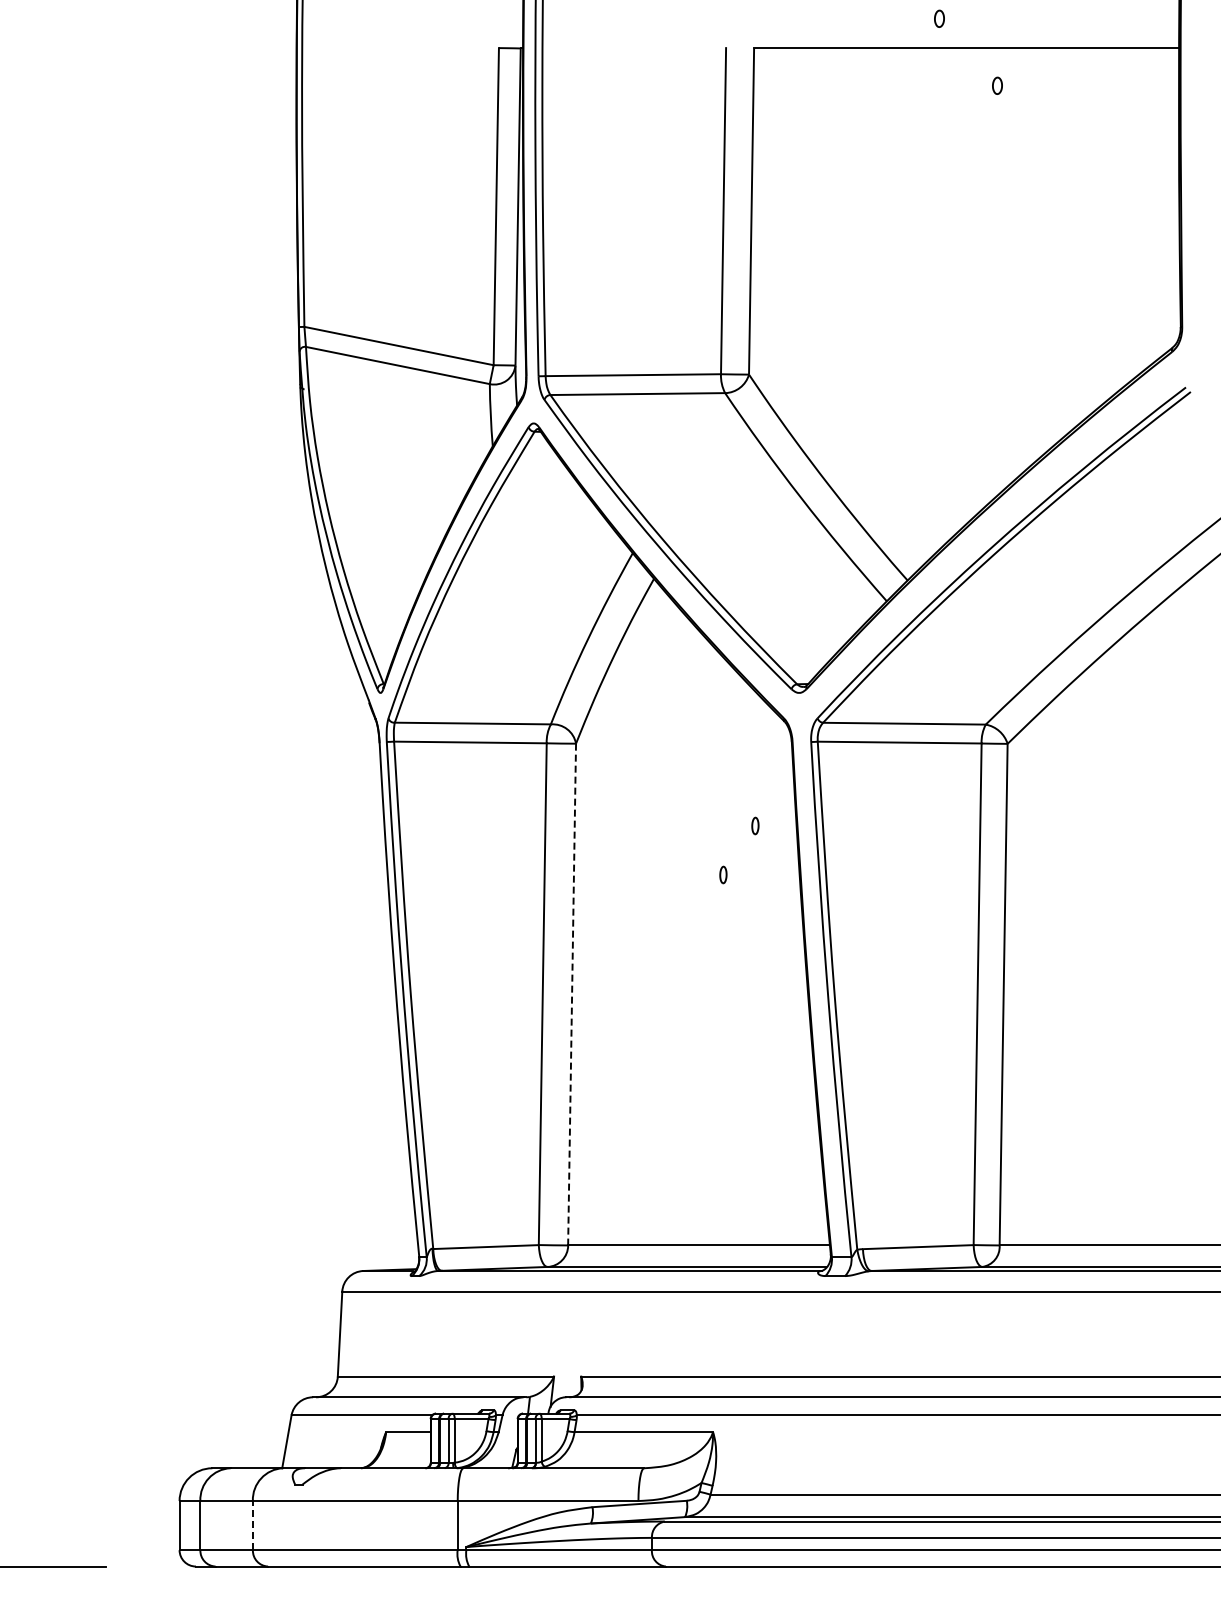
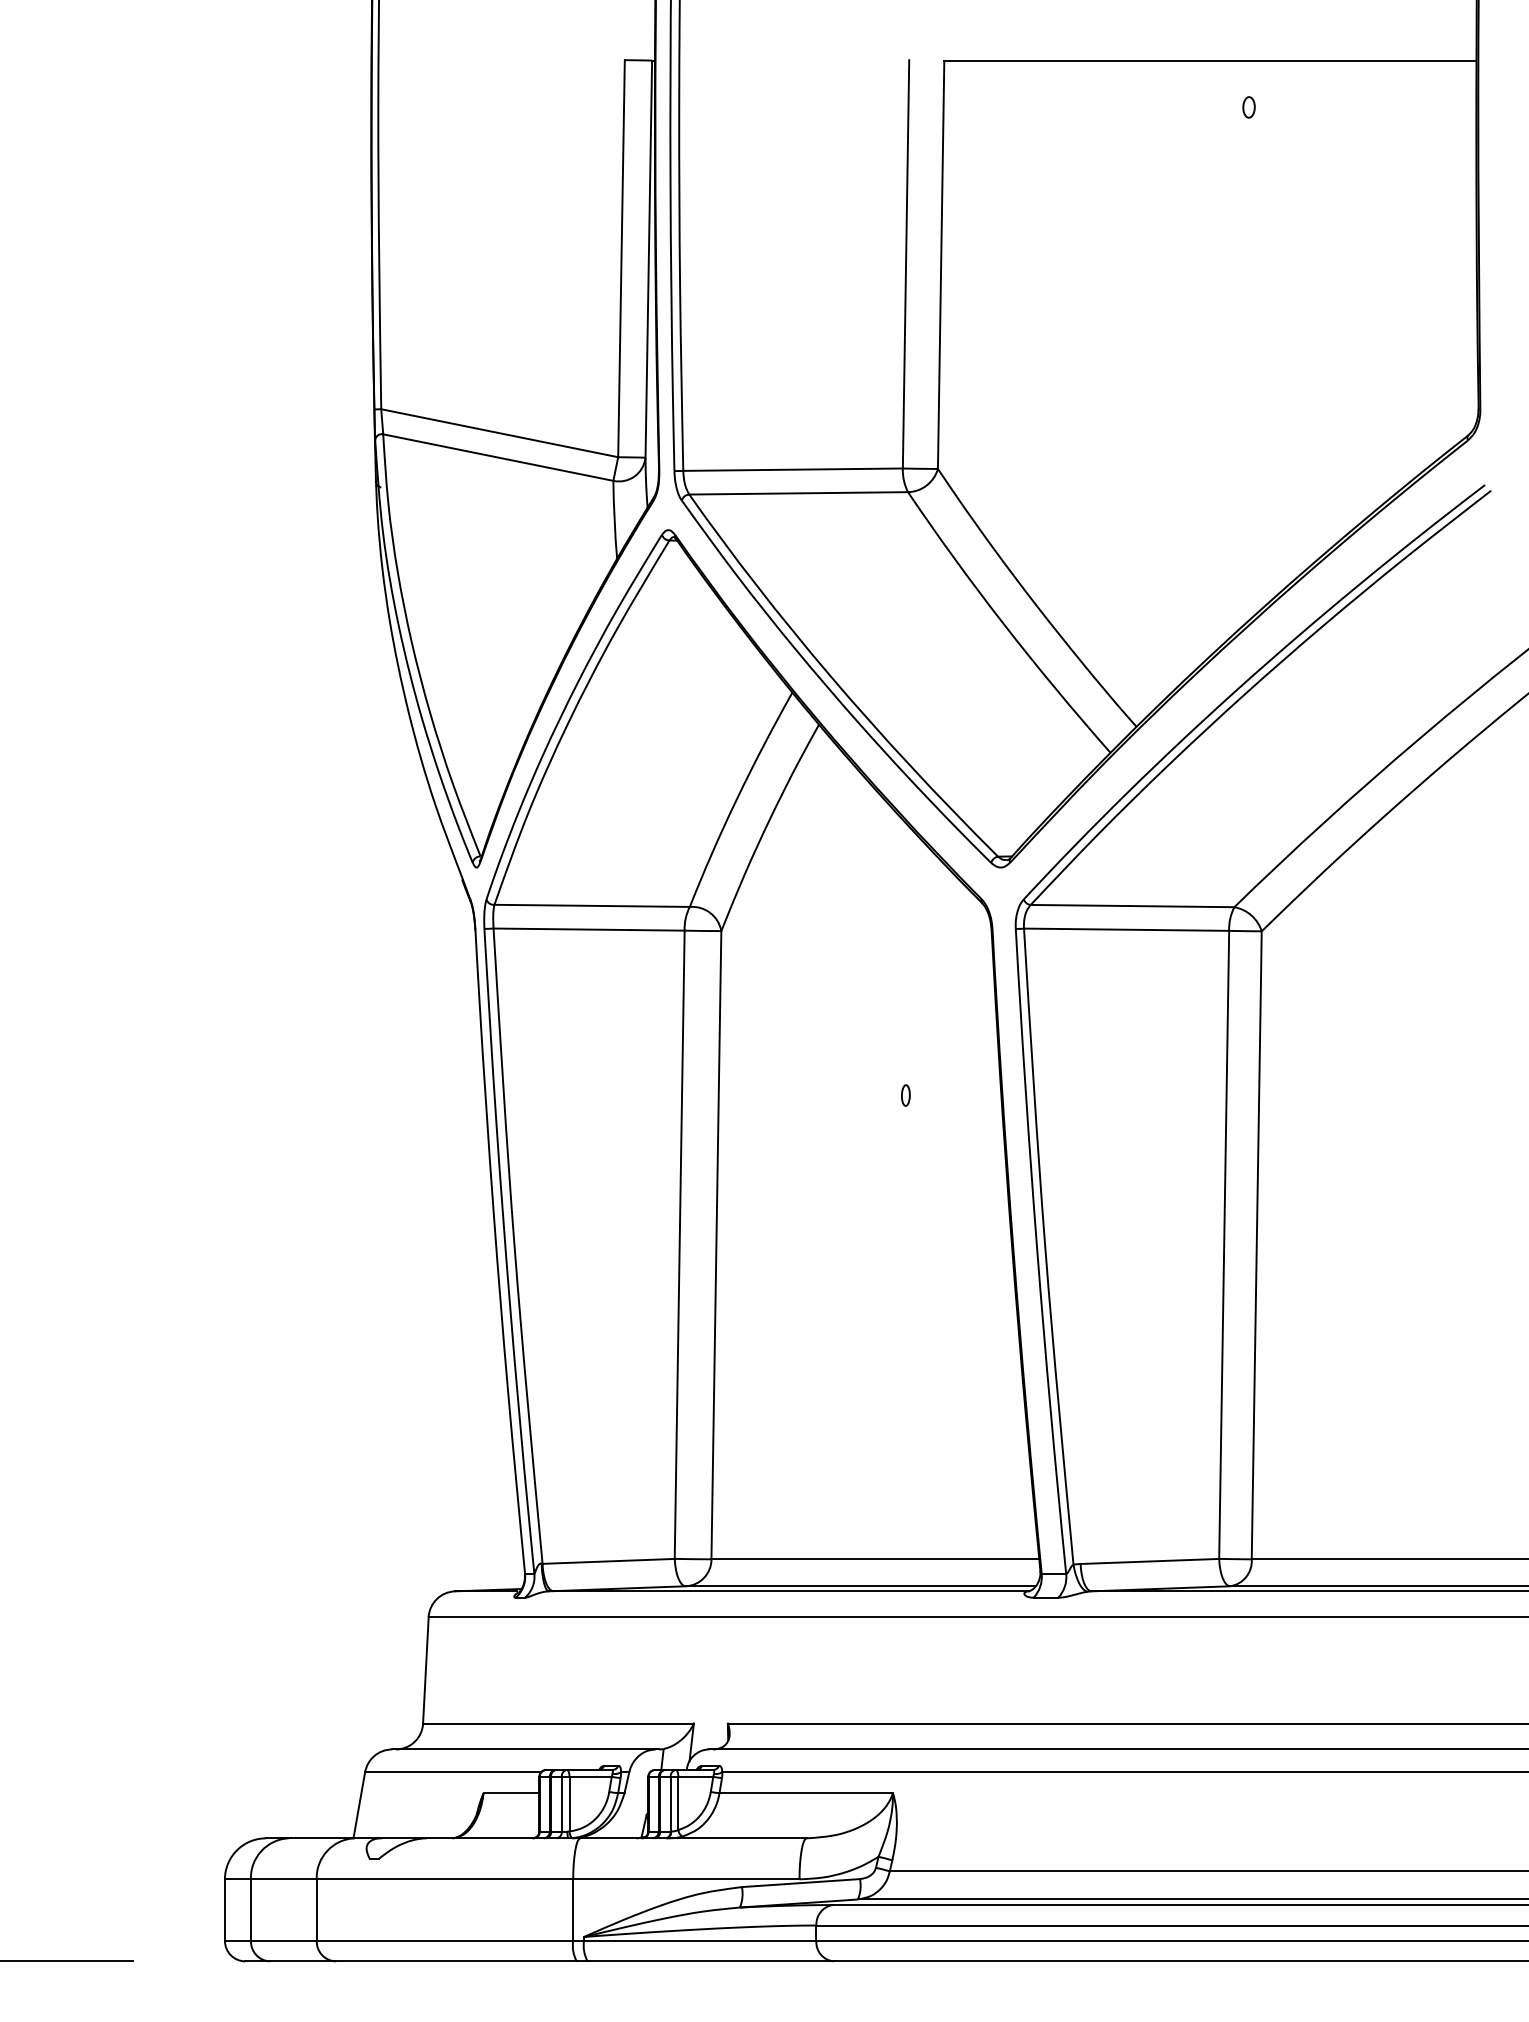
part: (939, 18) -> (1176, 23), removed
part: (755, 825) -> (946, 1033), removed
line: (572, 994) -> (716, 1245), dashed -> solid
line: (252, 1525) -> (316, 1910), dashed -> solid

